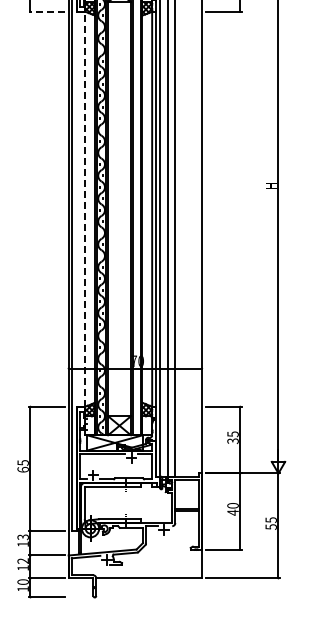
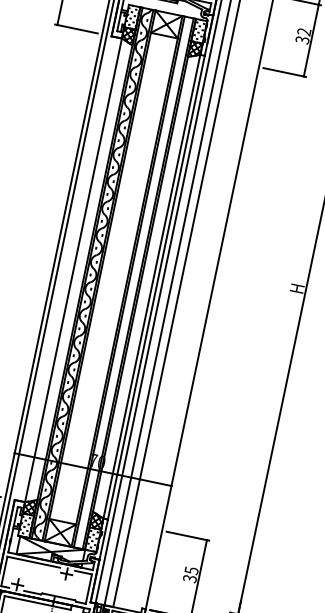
line: (46, 11) -> (76, 28), dashed -> solid
line: (85, 208) -> (73, 269), dashed -> solid

